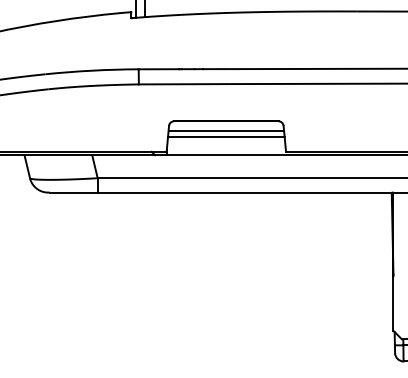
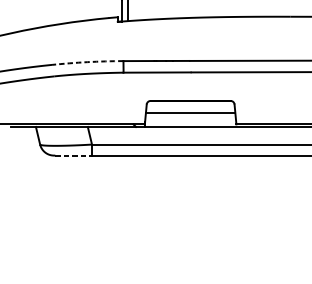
arc: (92, 70) -> (88, 62), solid -> dashed
line: (226, 131) -> (190, 108), removed
line: (73, 192) -> (73, 155), solid -> dashed

